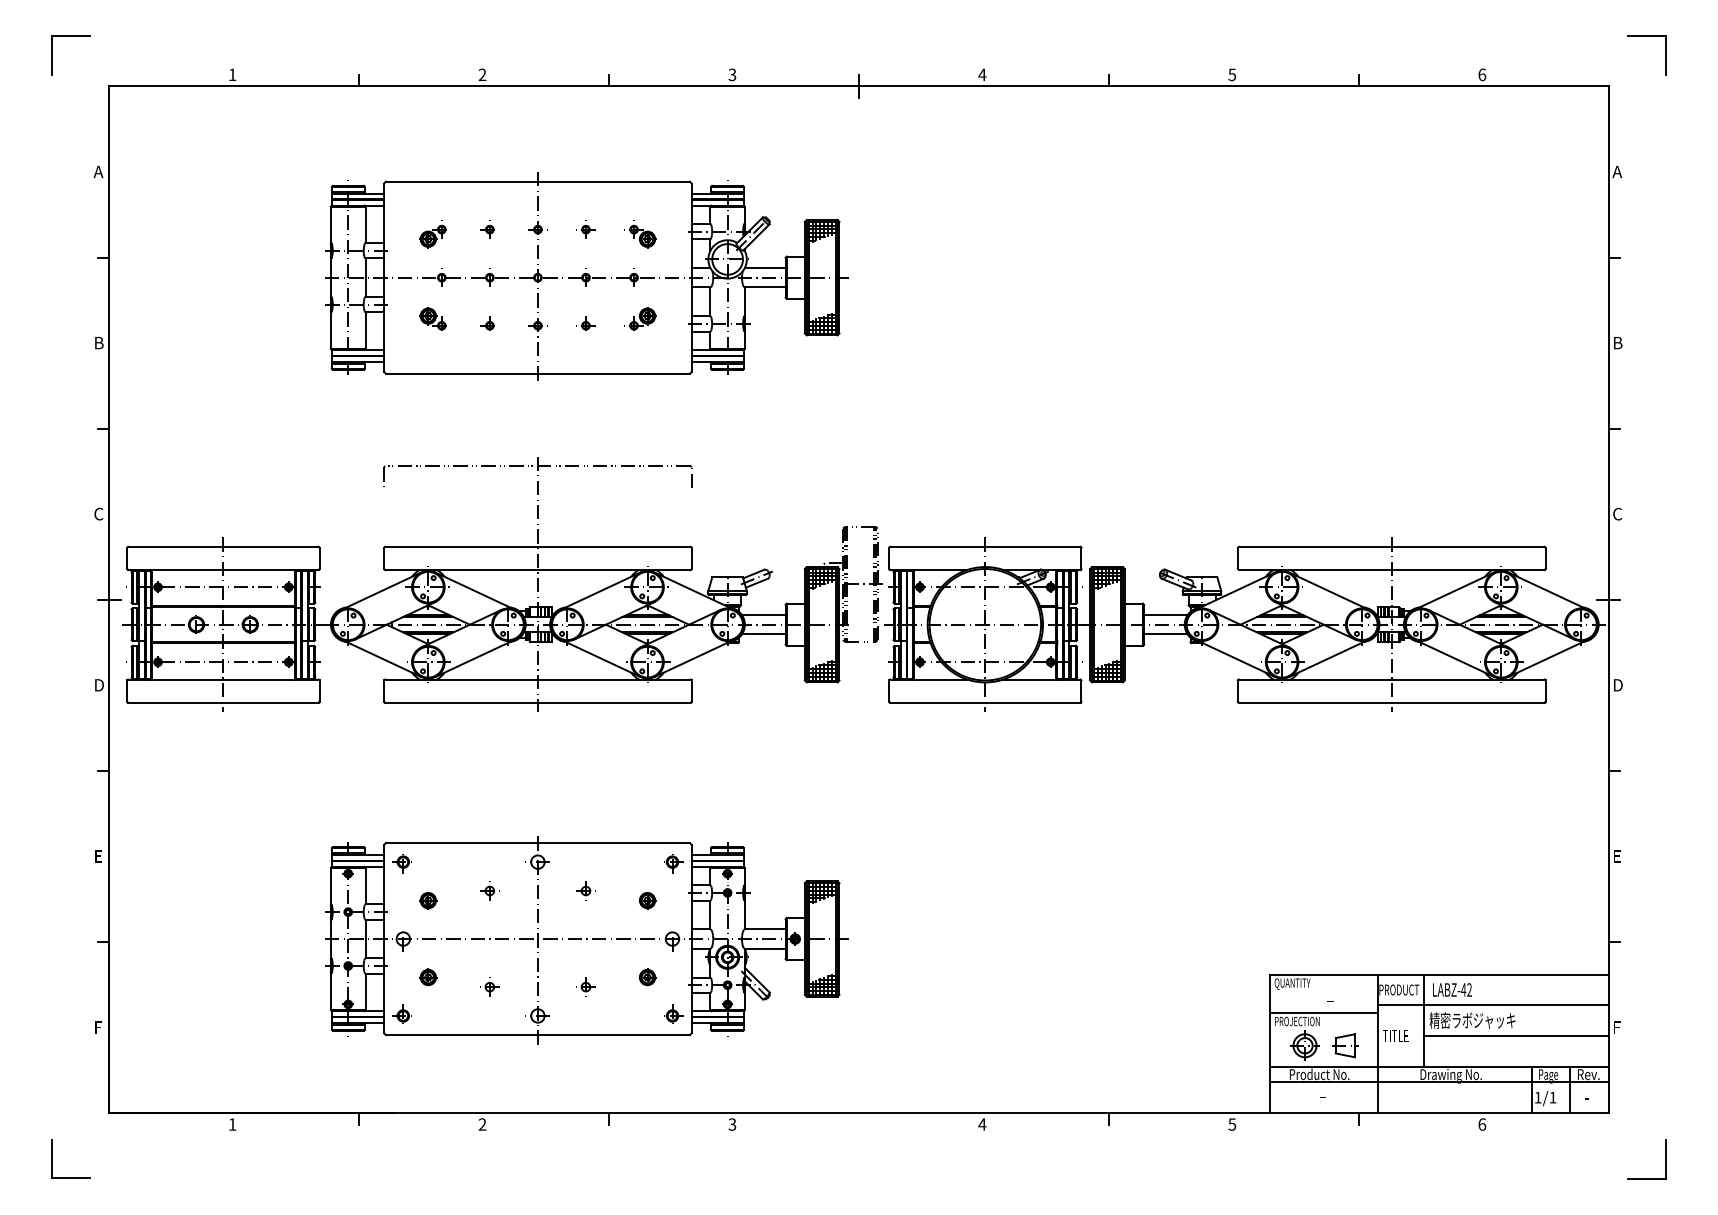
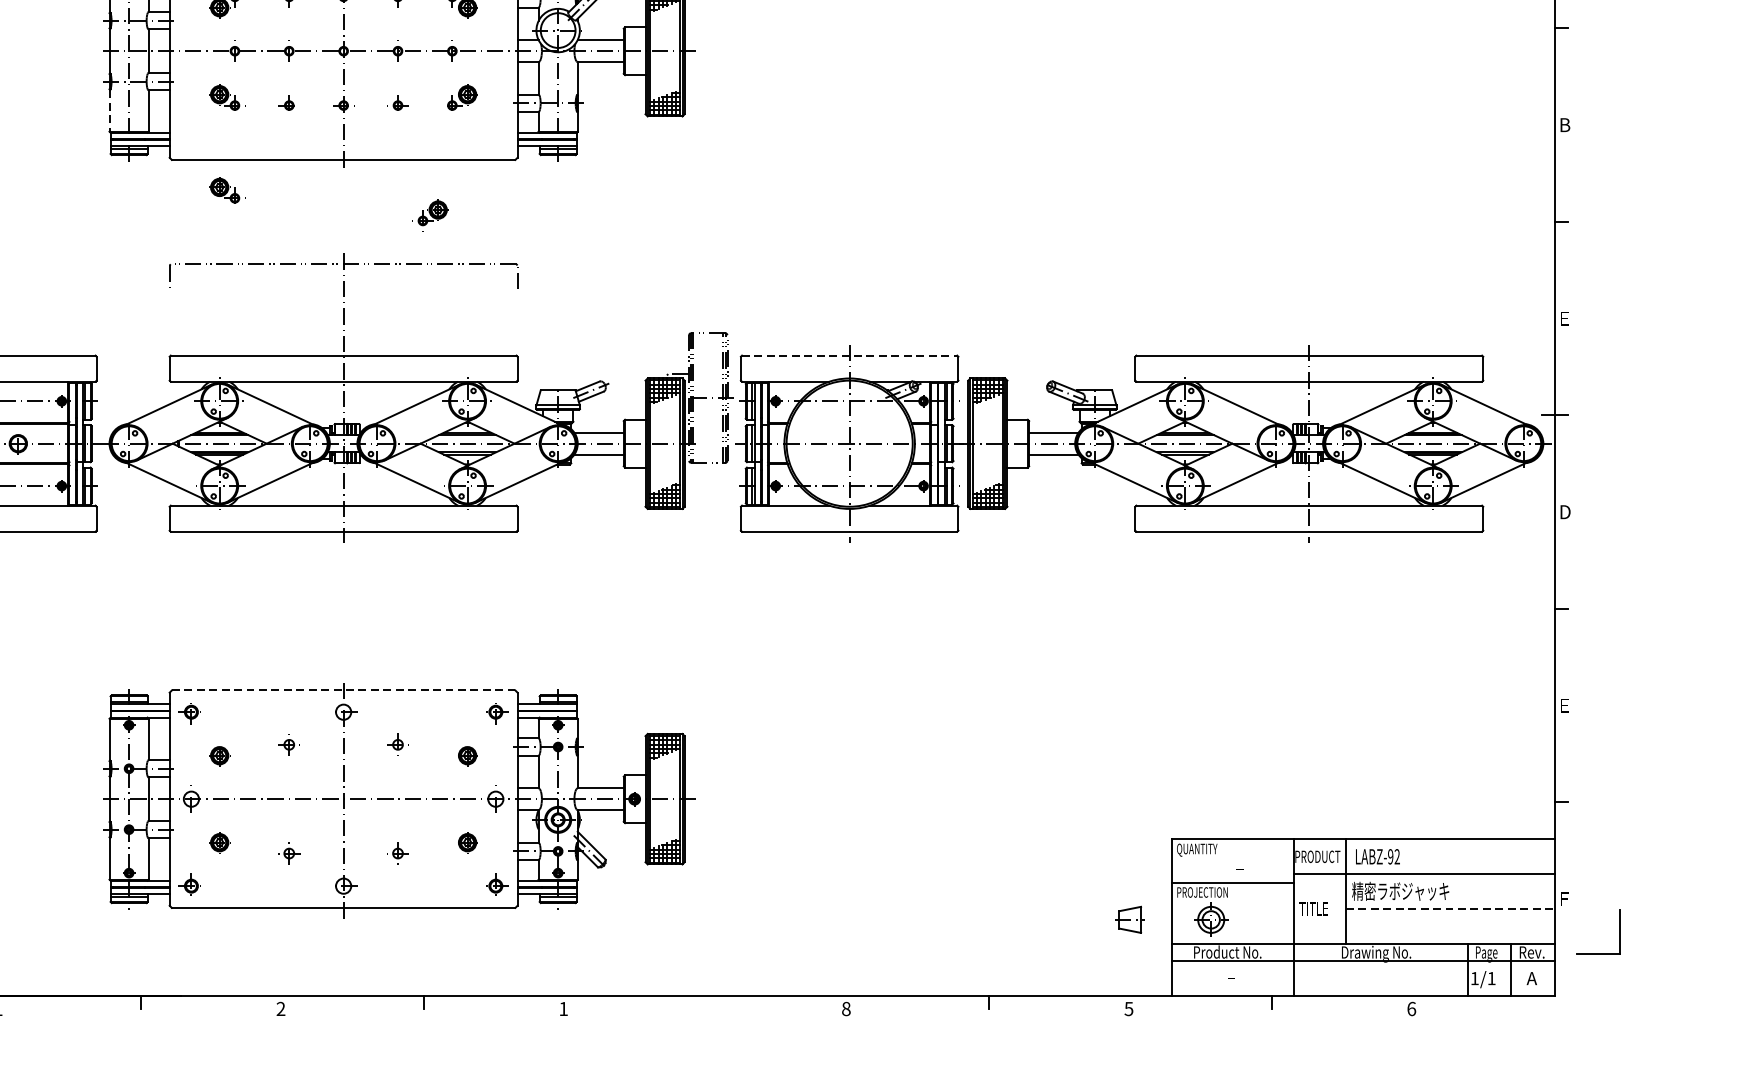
line: (330, 331) -> (109, 112), solid -> dashed
part: (432, 400) -> (224, 190), added
part: (614, 420) -> (430, 212), added
text: (1617, 513) -> (1564, 317), C -> E
line: (985, 546) -> (849, 355), solid -> dashed
line: (537, 842) -> (343, 689), solid -> dashed
text: (1463, 989) -> (1390, 856), LABZ-42 -> LABZ-92
line: (1517, 1036) -> (1451, 909), solid -> dashed
part: (1345, 1045) -> (1130, 919), moved
text: (1588, 1097) -> (1531, 978), - -> A
text: (732, 1124) -> (563, 1008), 3 -> 1
text: (982, 1124) -> (846, 1008), 4 -> 8
part: (1665, 1159) -> (1618, 932), moved

